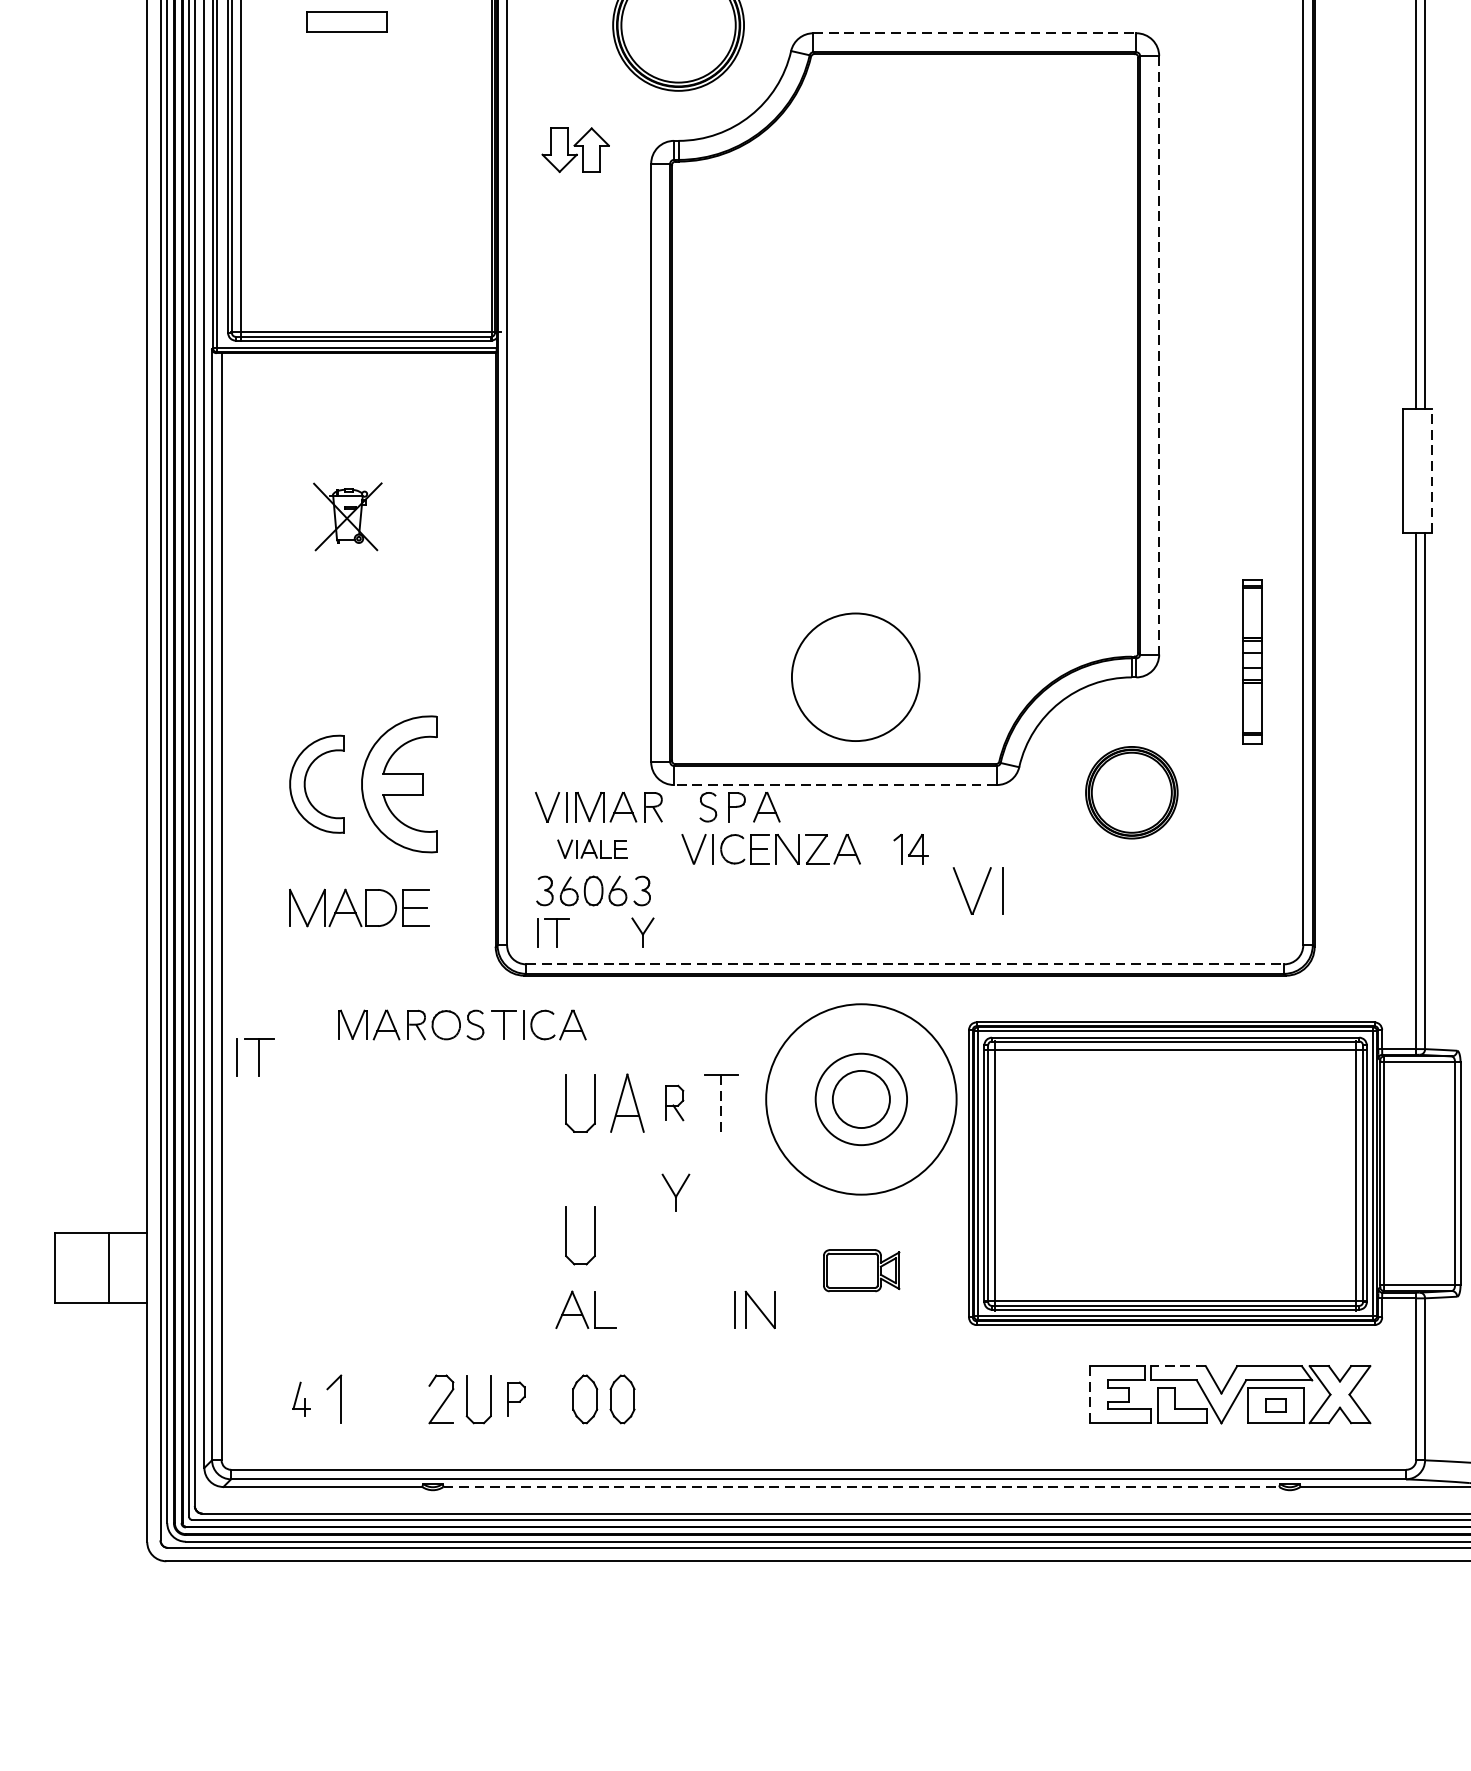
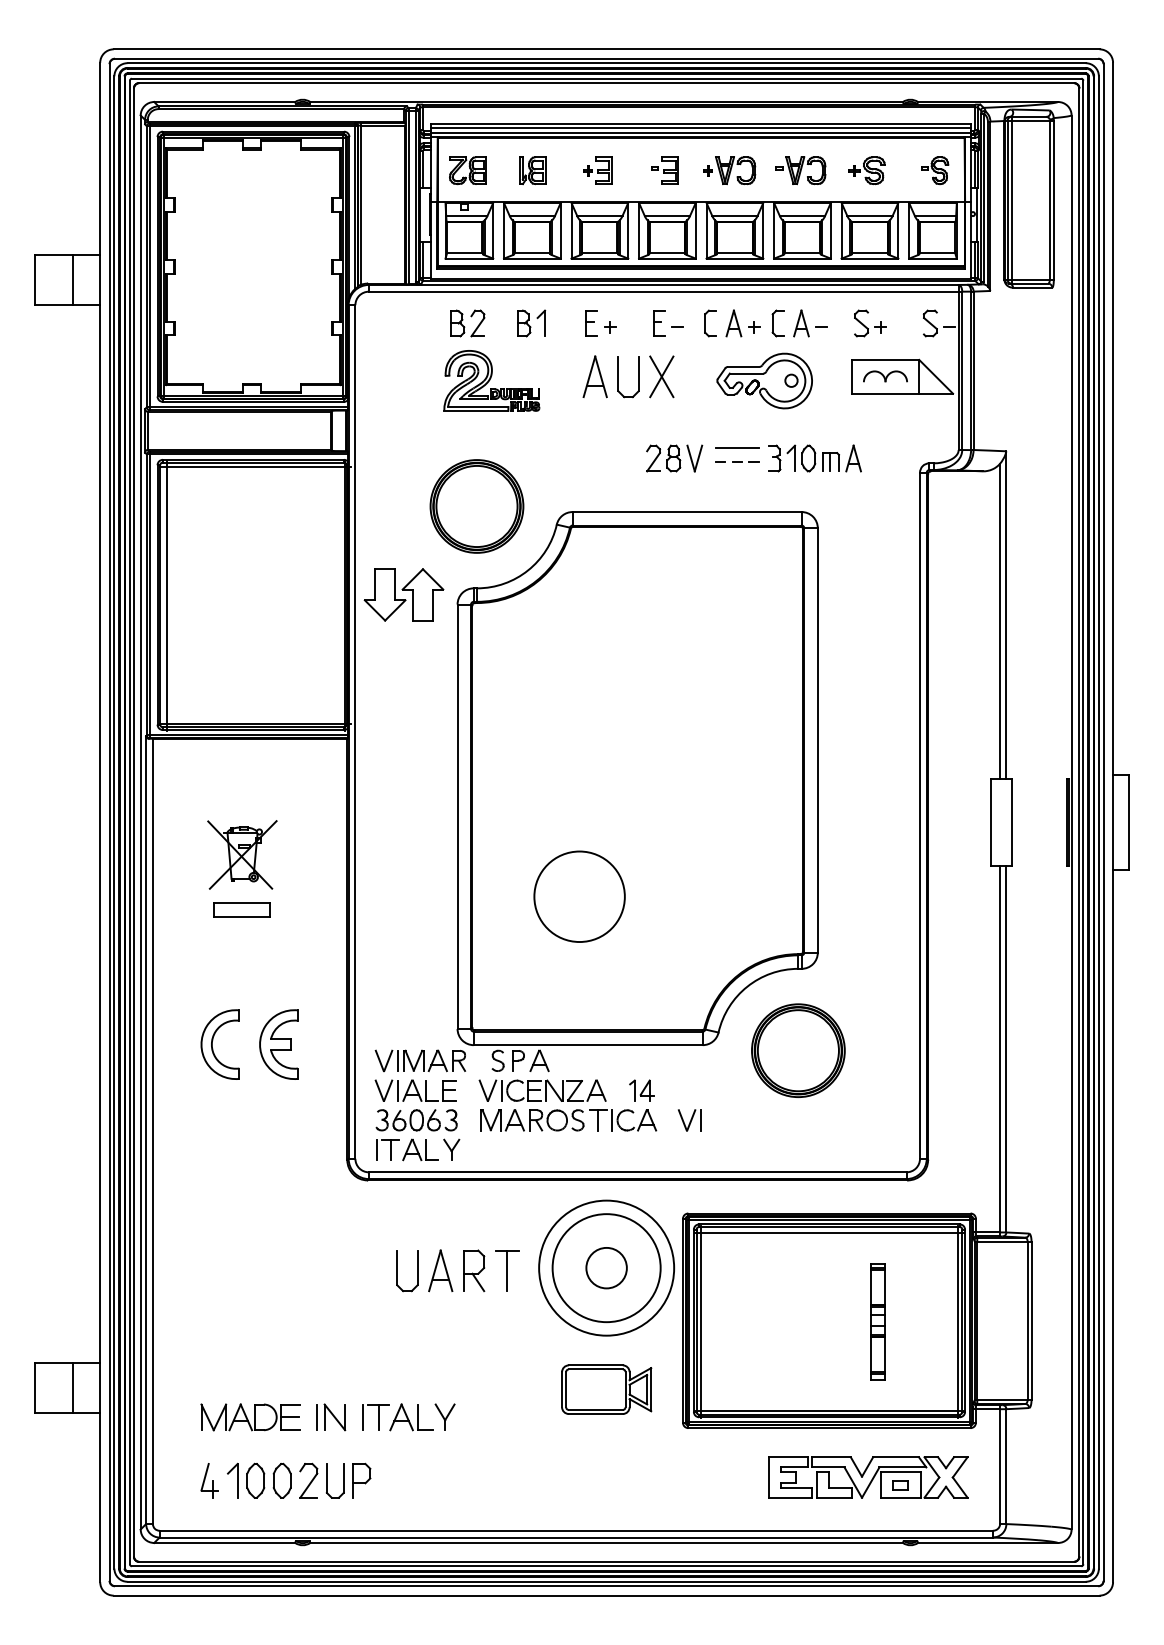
part: (346, 21) -> (241, 909), moved
line: (975, 33) -> (687, 512), dashed -> solid
part: (574, 149) -> (403, 594), size x1.67
line: (1158, 355) -> (817, 740), dashed -> solid
line: (1432, 471) -> (1011, 822), dashed -> solid
part: (347, 516) -> (242, 854), size x1.43
part: (1251, 661) -> (877, 1321), moved
circle: (855, 676) -> (579, 896), moved
part: (398, 784) -> (278, 1044), size x0.71
line: (835, 785) -> (588, 1045), dashed -> solid
part: (1131, 792) -> (798, 1050), size x1.43
part: (591, 848) -> (415, 1090), size x1.67
part: (978, 891) -> (689, 1120), size x0.62
part: (359, 908) -> (250, 1417), moved
part: (598, 932) -> (420, 1149), added
line: (904, 964) -> (637, 1172), dashed -> solid
part: (462, 1025) -> (568, 1120), moved
part: (254, 1057) -> (375, 1417), moved
circle: (861, 1099) -> (606, 1268), size x1.67
part: (675, 1102) -> (474, 1270), size x1.67
line: (721, 1102) -> (507, 1270), dashed -> solid
part: (675, 1191) -> (444, 1416), moved
part: (566, 1236) -> (397, 1365), removed
part: (861, 1270) -> (606, 1389), size x1.67
part: (755, 1310) -> (331, 1417), moved
line: (1177, 1366) -> (830, 1457), dashed -> solid
line: (1089, 1396) -> (768, 1478), dashed -> solid
part: (301, 1398) -> (209, 1480), size x1.43
part: (515, 1398) -> (361, 1480), size x1.43
part: (603, 1398) -> (268, 1480), moved
line: (862, 1486) -> (607, 1542), dashed -> solid

